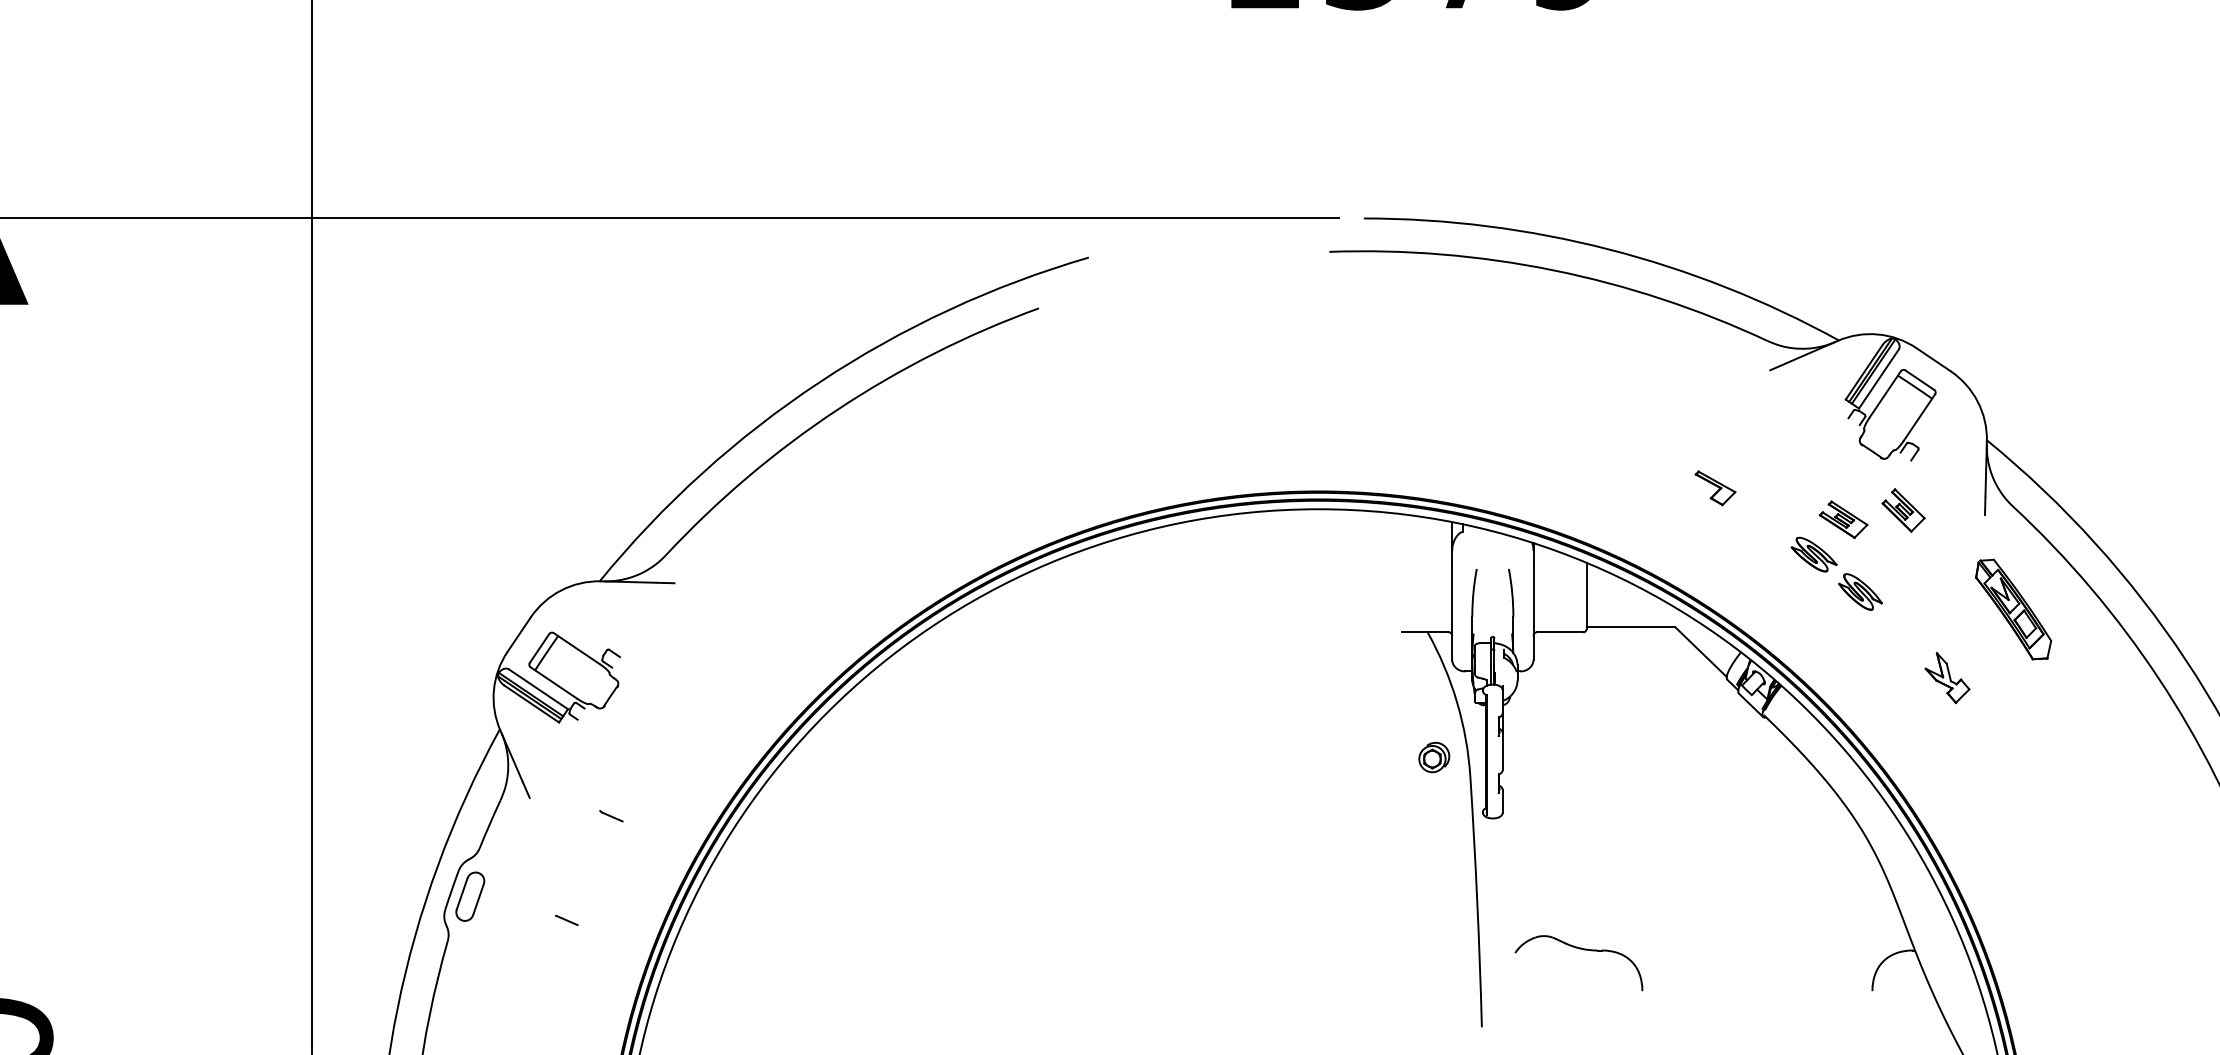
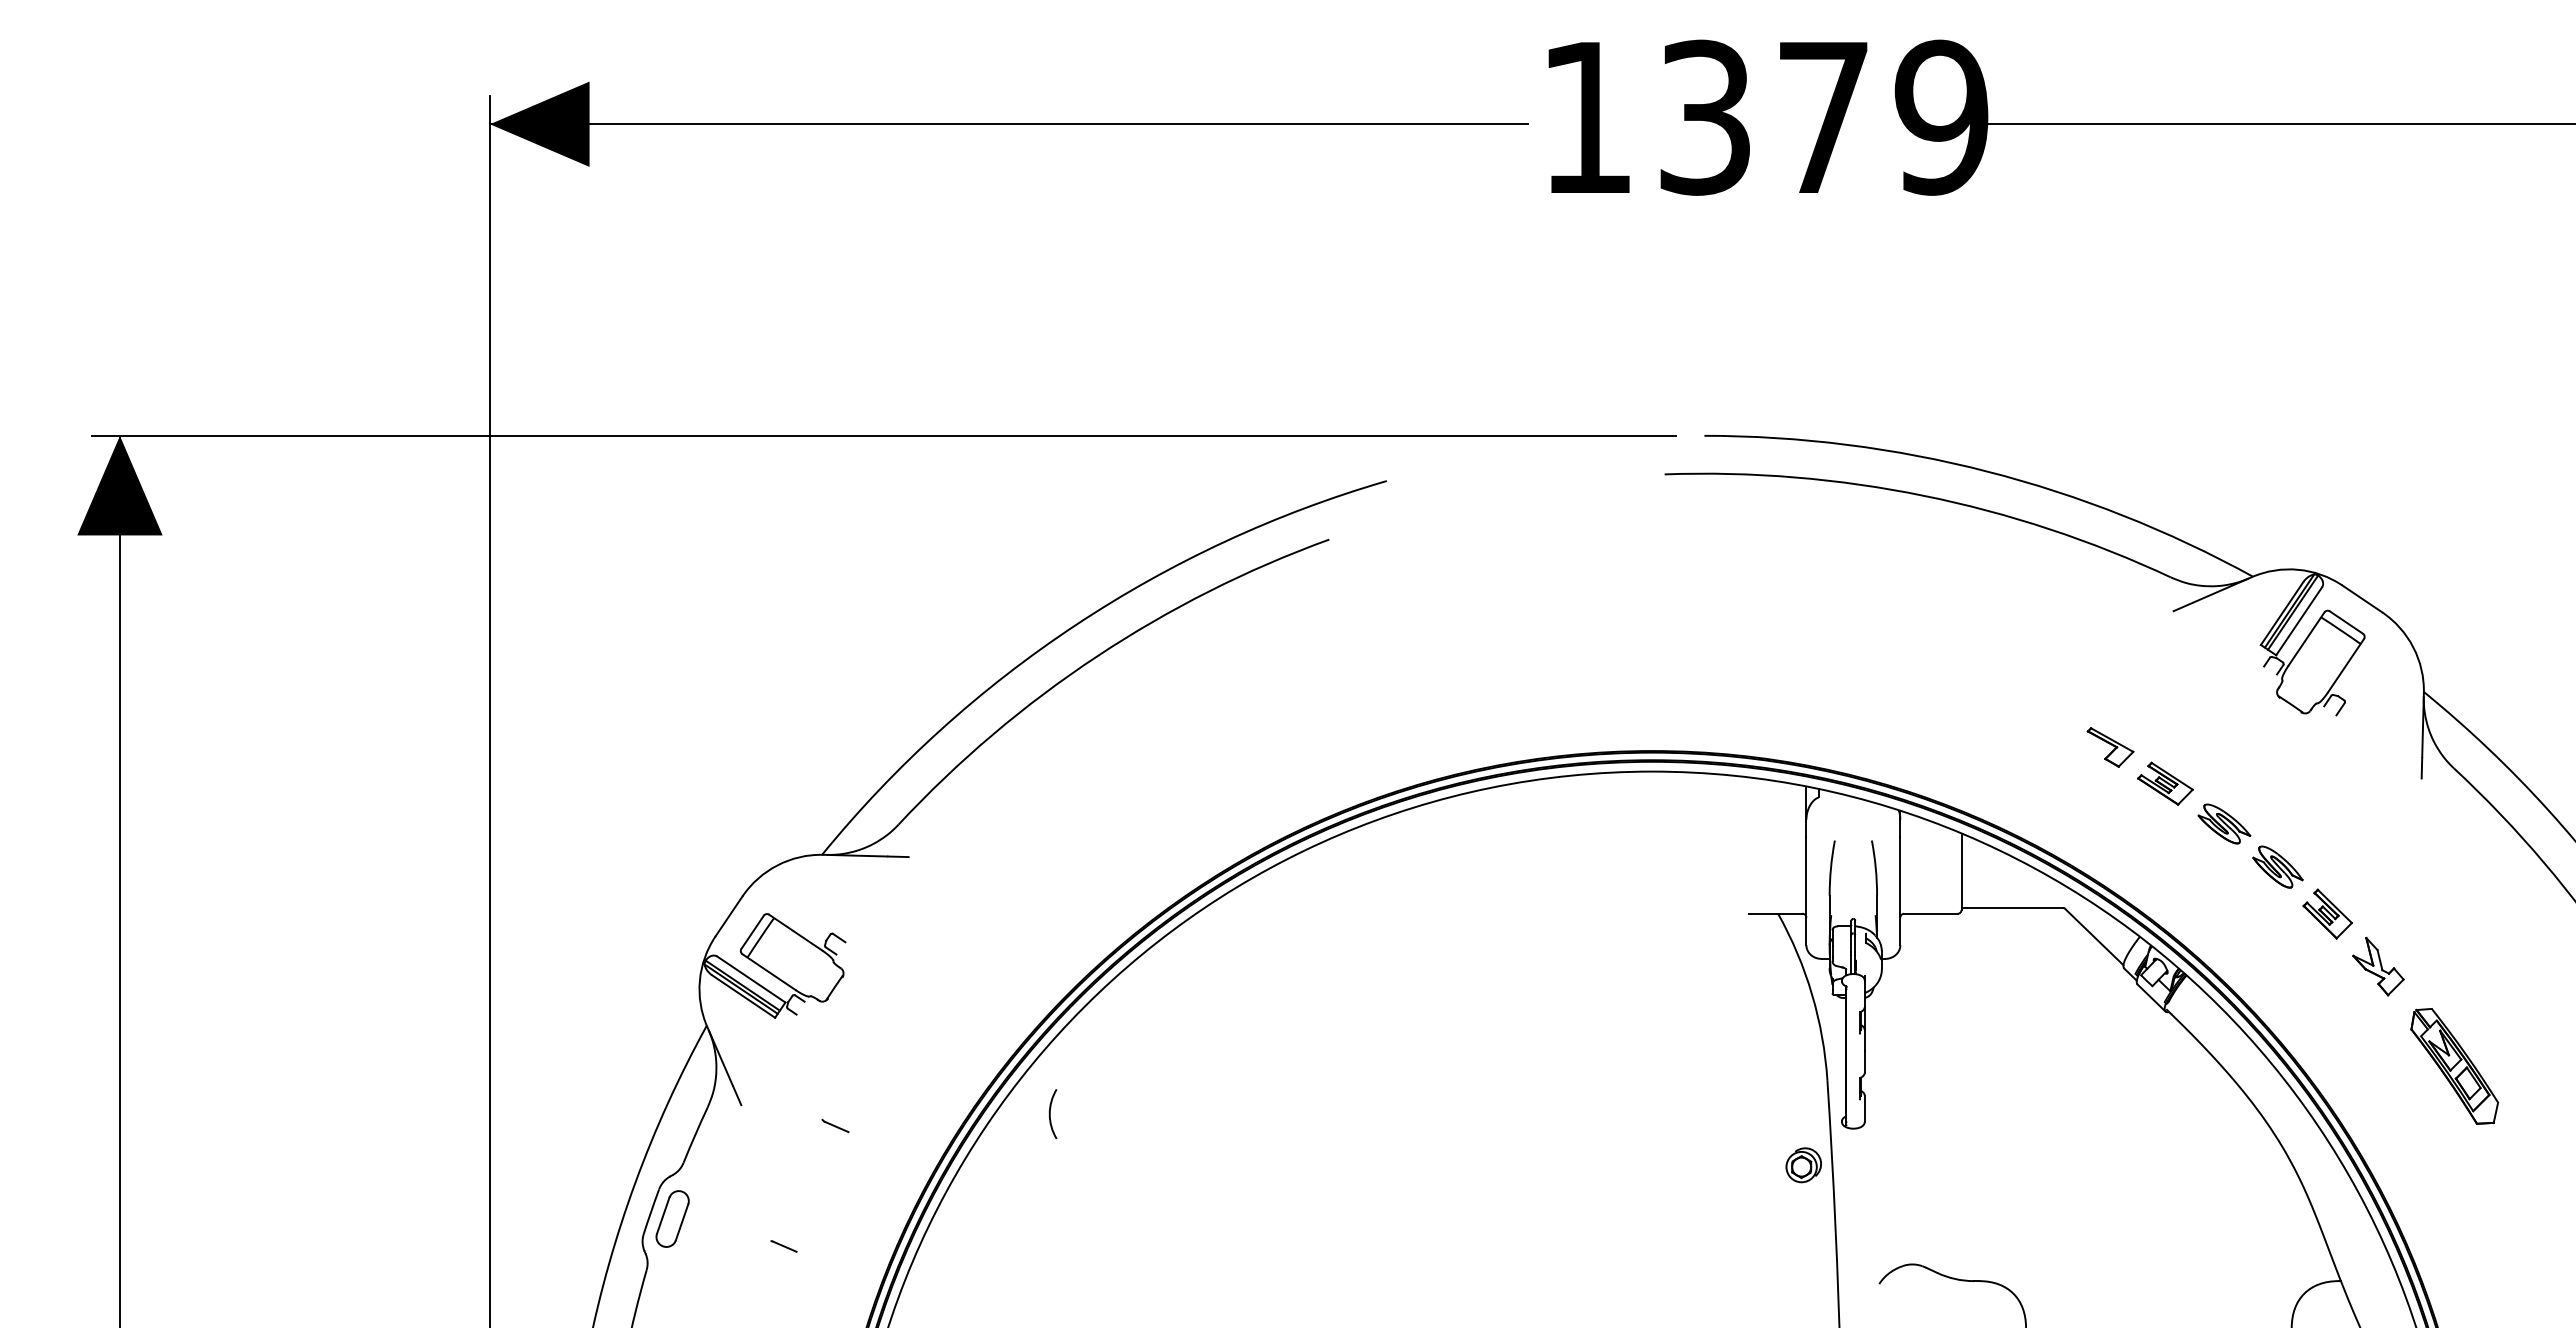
part: (1903, 510) -> (2327, 913), moved
part: (1843, 519) -> (2165, 783), moved
part: (2013, 609) -> (2454, 1066), moved
part: (1434, 757) -> (1803, 1165), moved
arc: (797, 806) -> (1050, 1114), added

